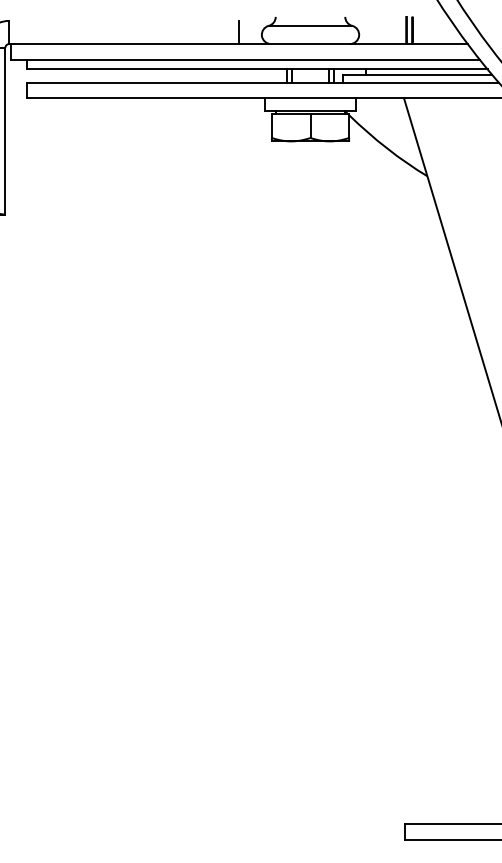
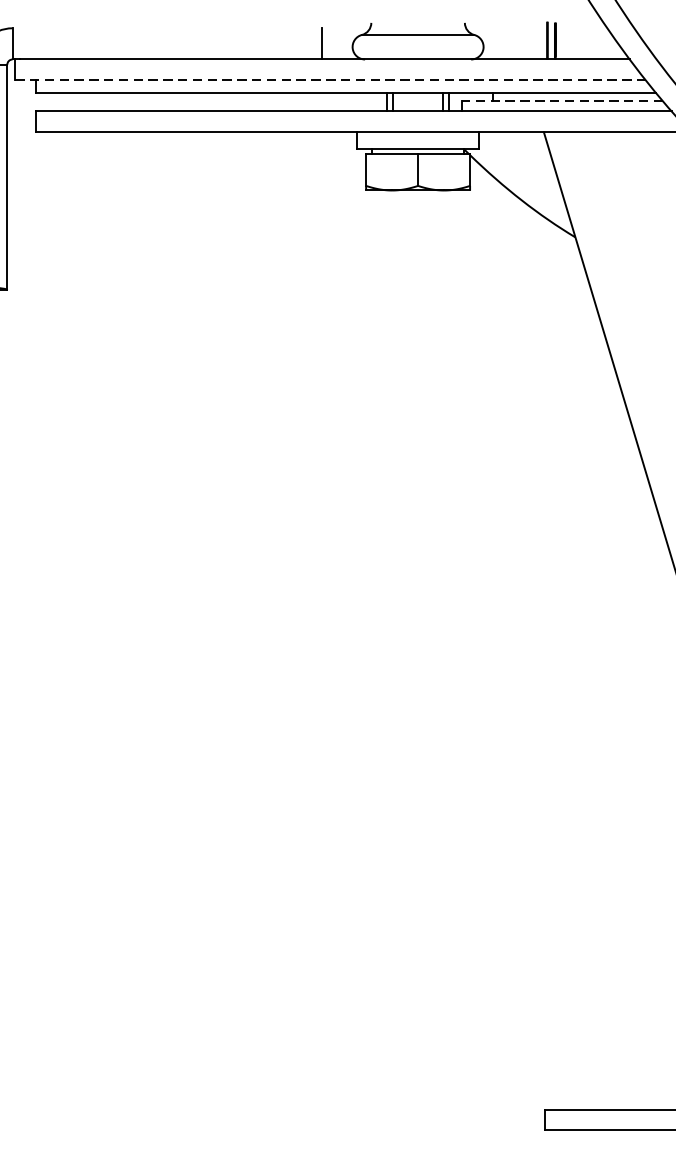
line: (245, 59) -> (330, 80), solid -> dashed
line: (417, 74) -> (562, 100), solid -> dashed

